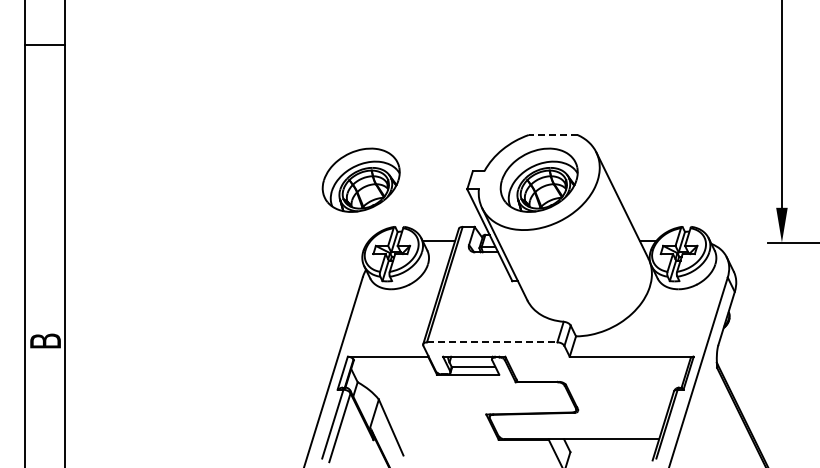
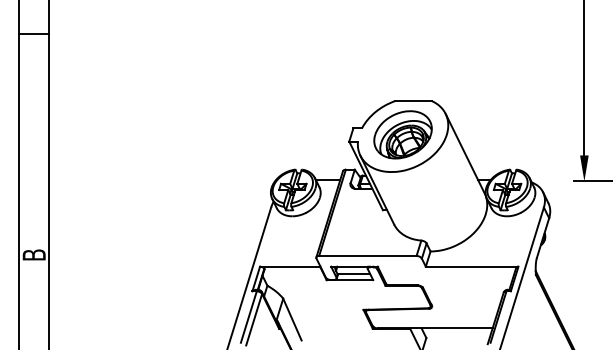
line: (552, 135) -> (412, 101), dashed -> solid
part: (360, 179) -> (269, 134), removed
line: (492, 342) -> (368, 256), dashed -> solid

